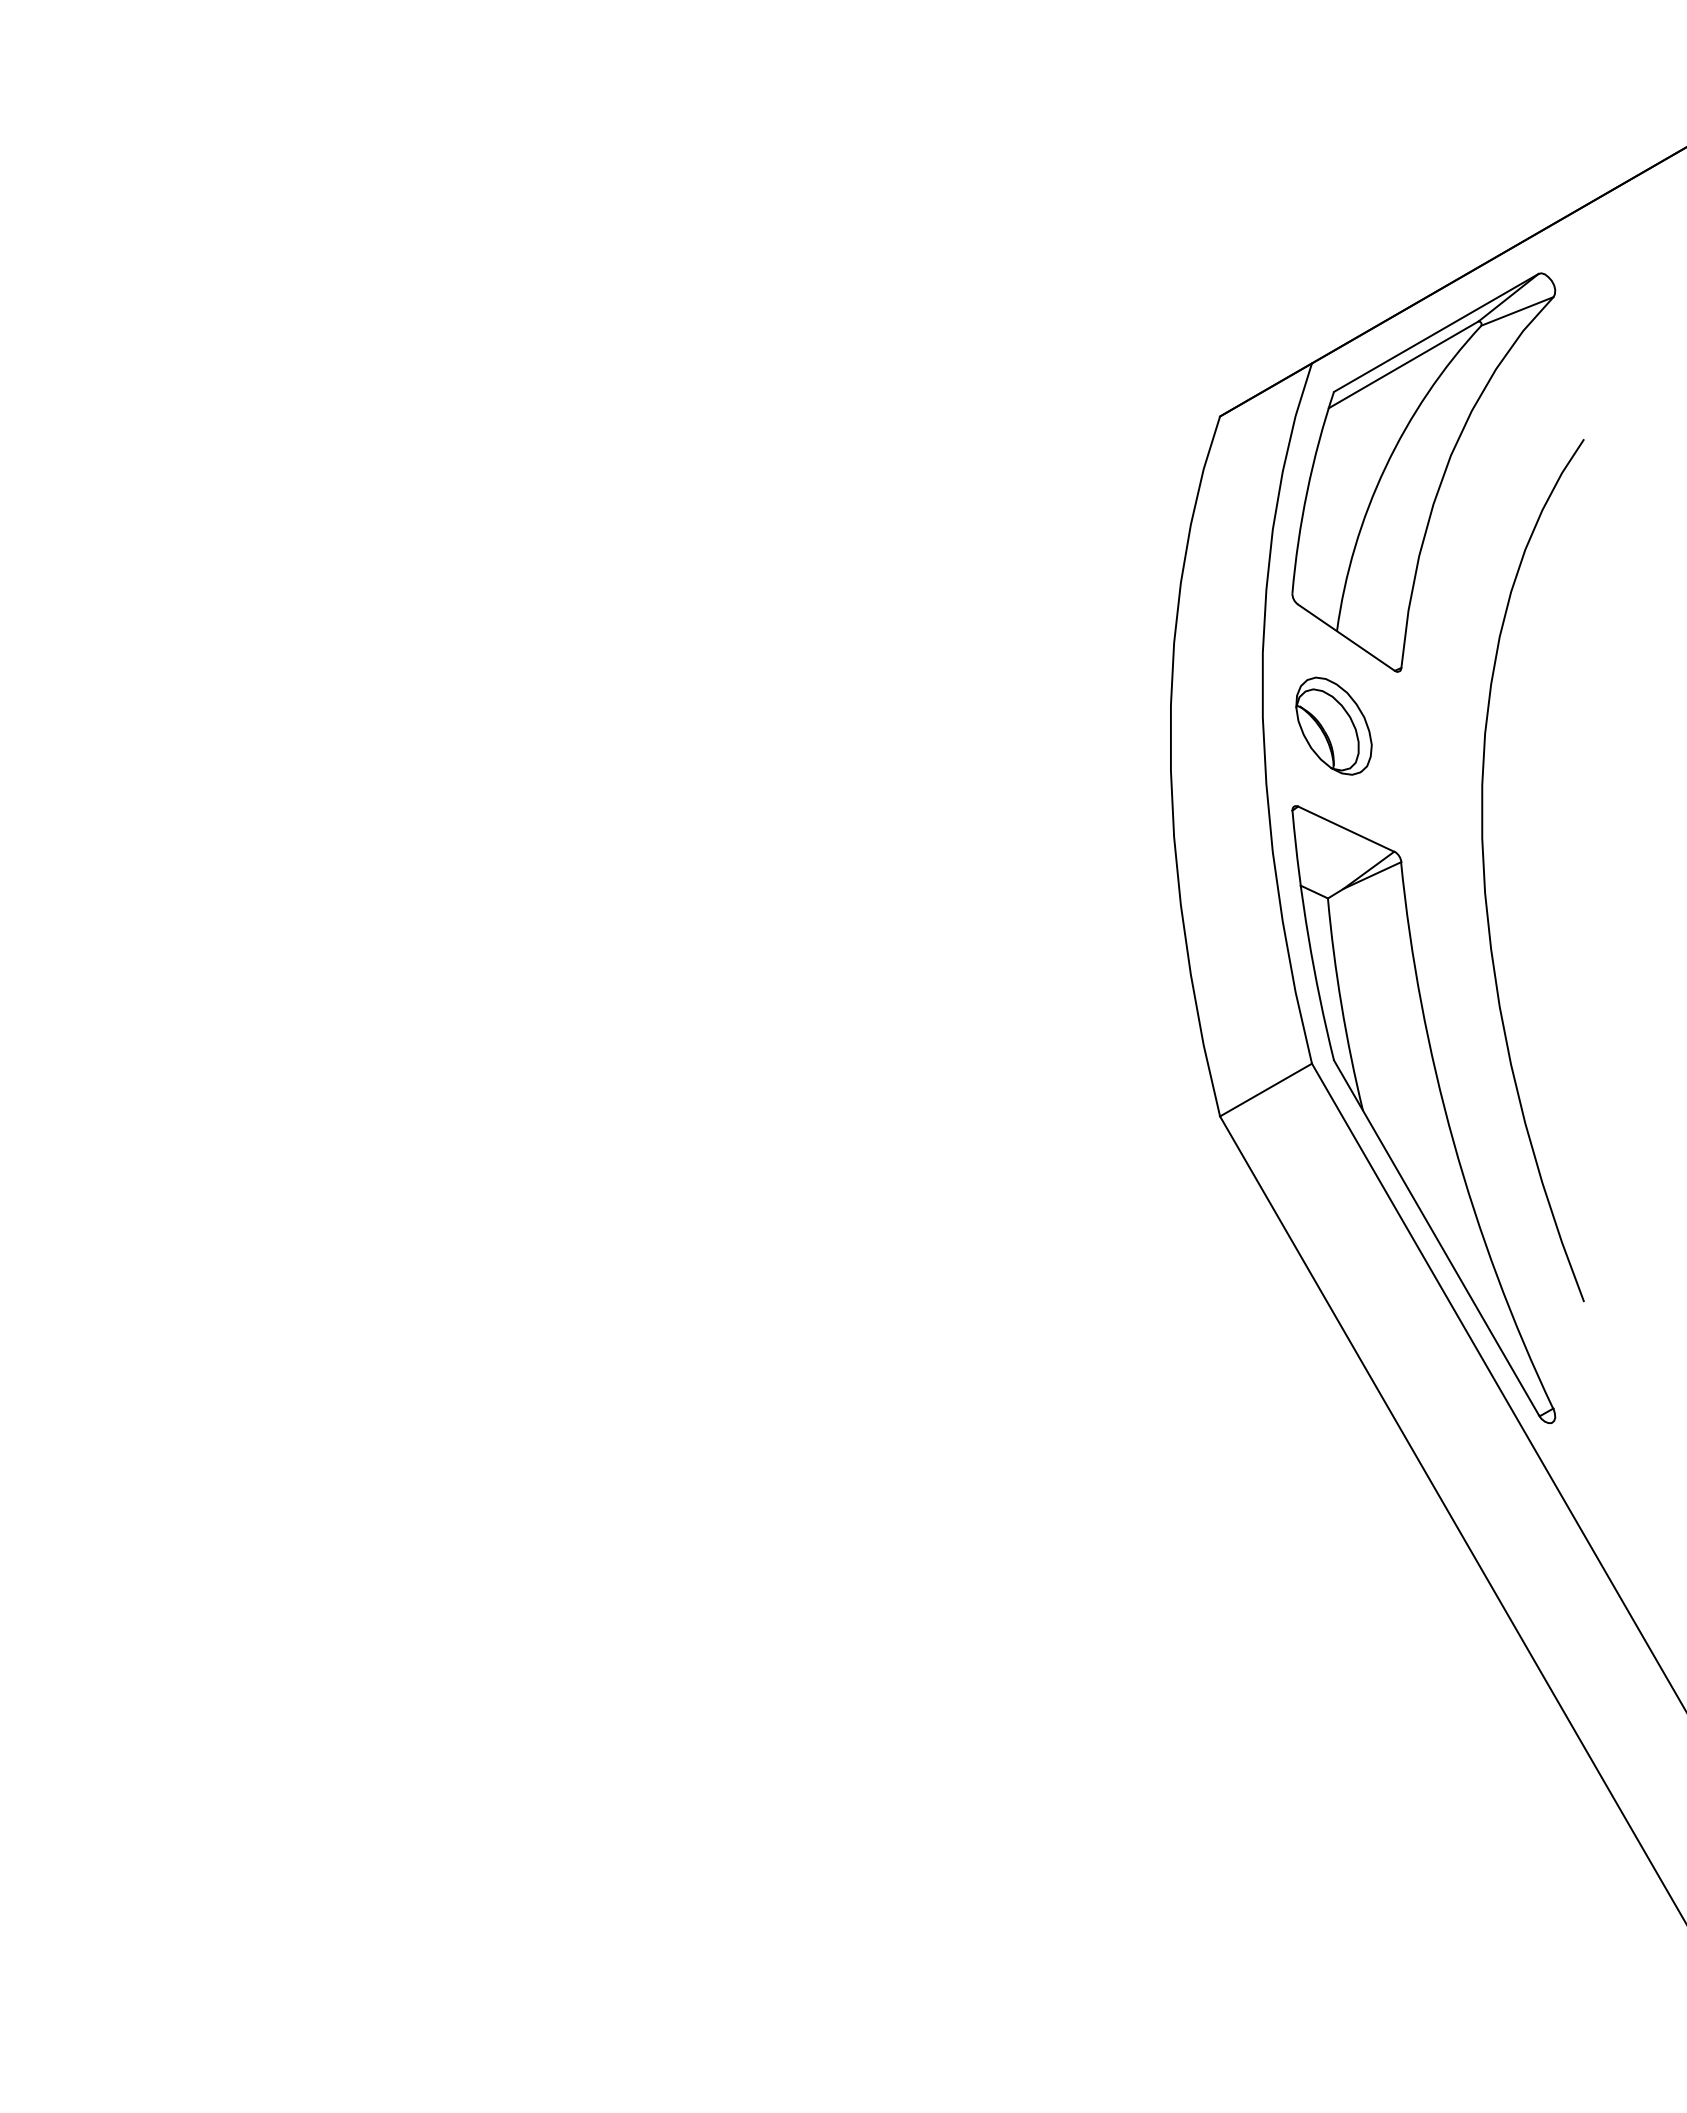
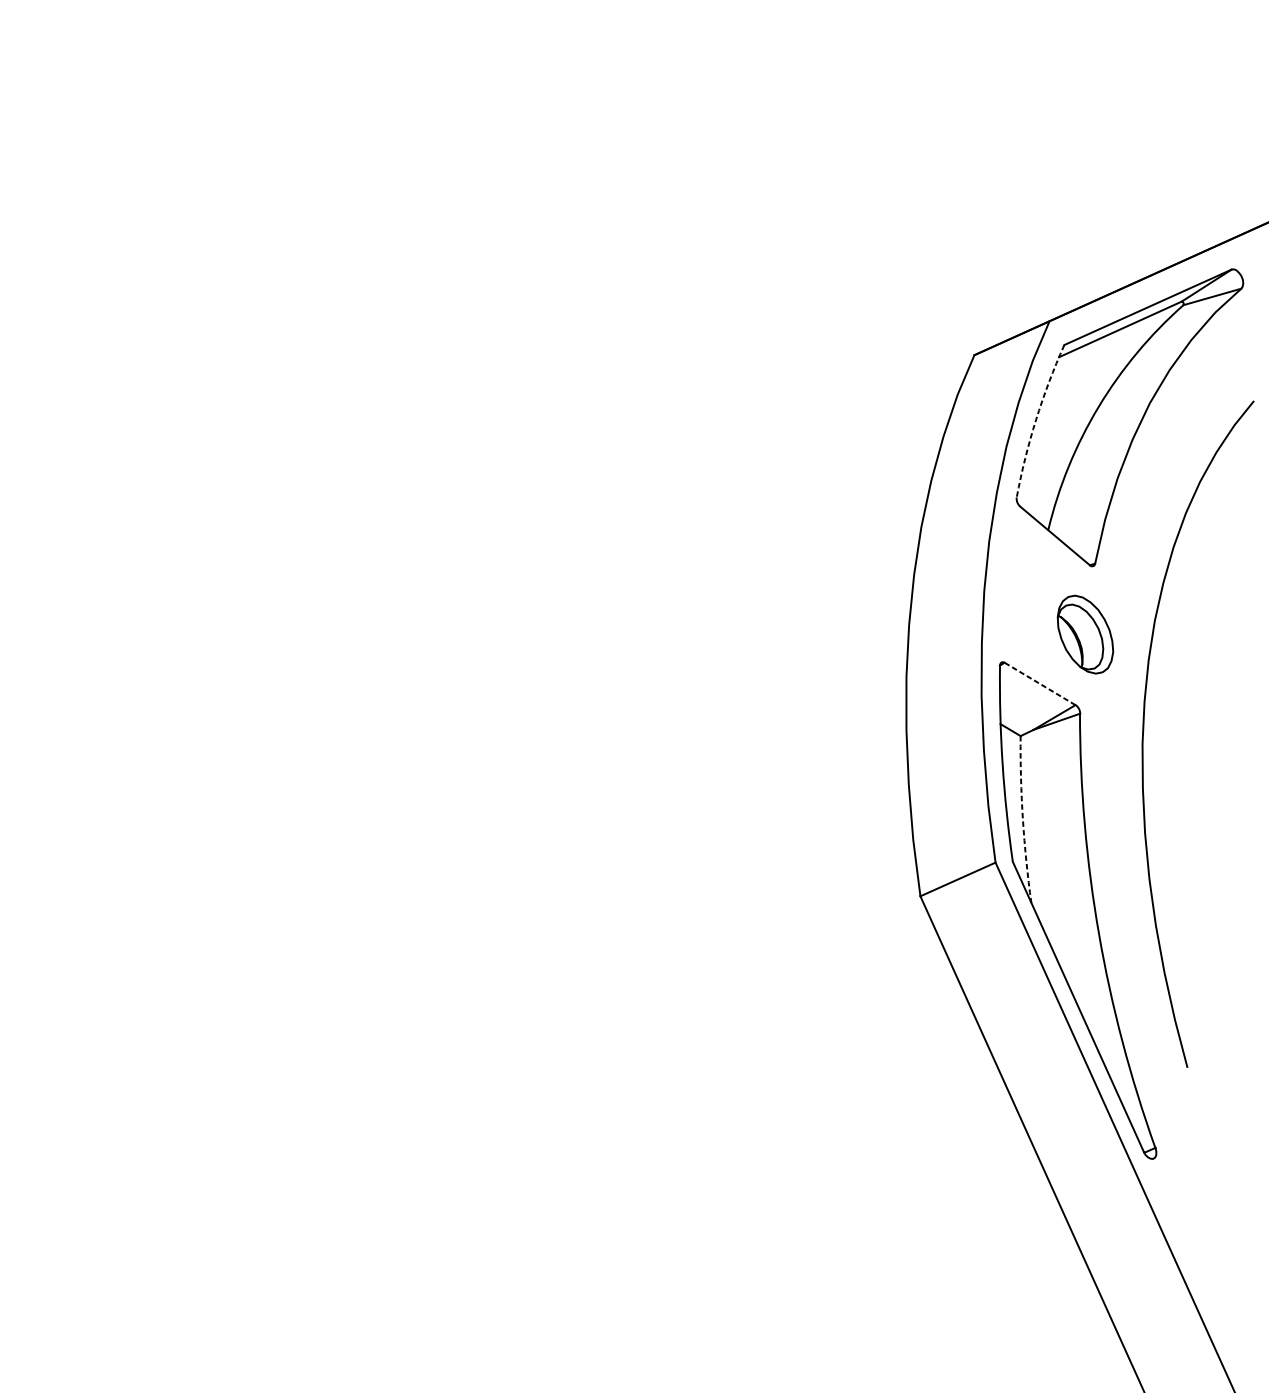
arc: (1307, 491) -> (1036, 419), solid -> dashed
part: (1333, 725) -> (1085, 634), moved
line: (1345, 828) -> (1039, 683), solid -> dashed
arc: (1341, 1005) -> (1022, 819), solid -> dashed

